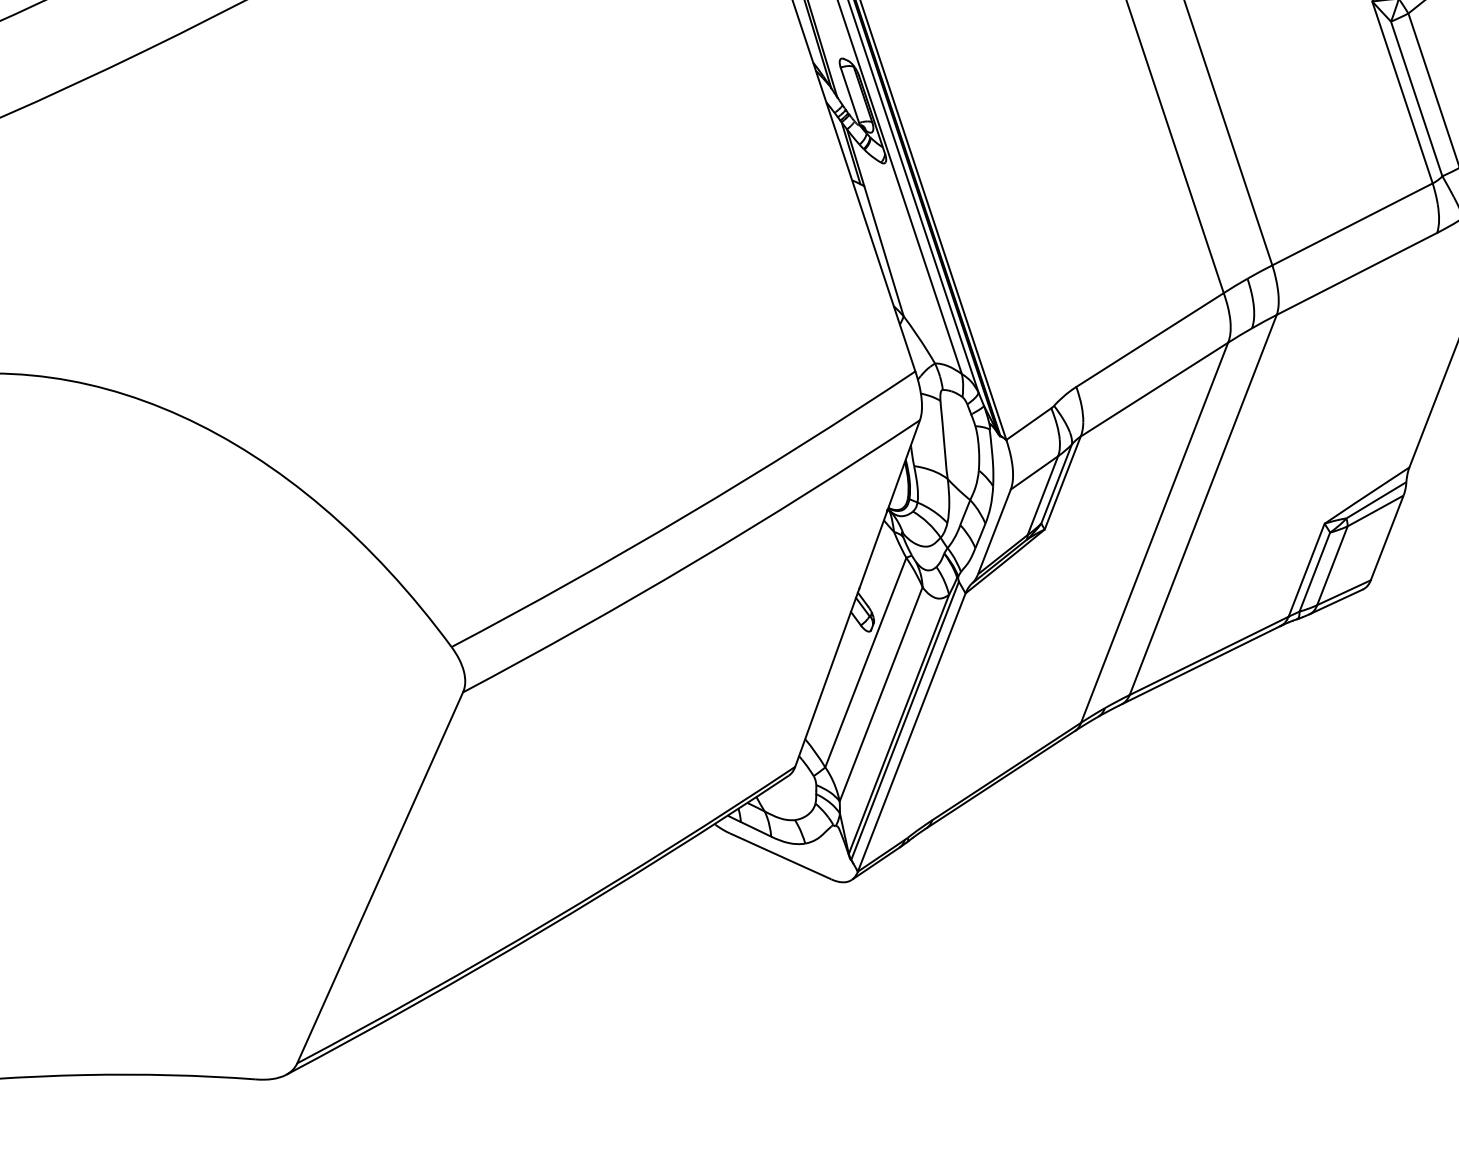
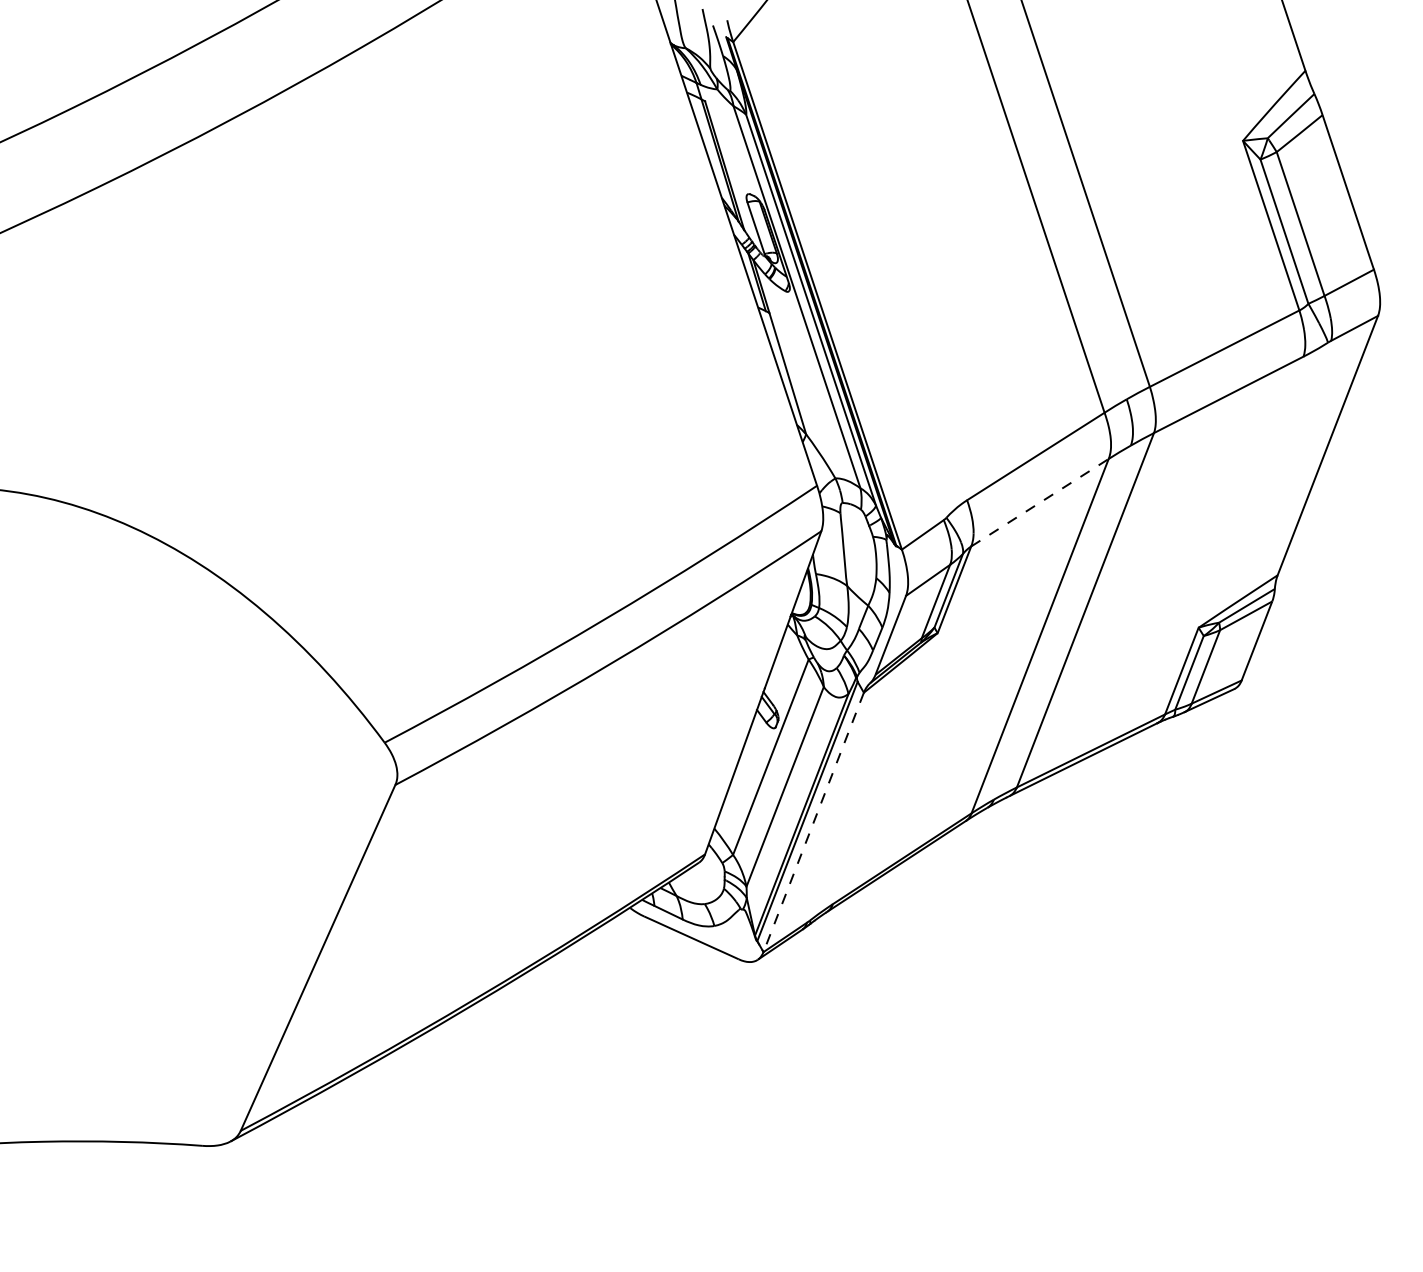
line: (1155, 389) -> (1040, 502), solid -> dashed
line: (911, 732) -> (813, 822), solid -> dashed

